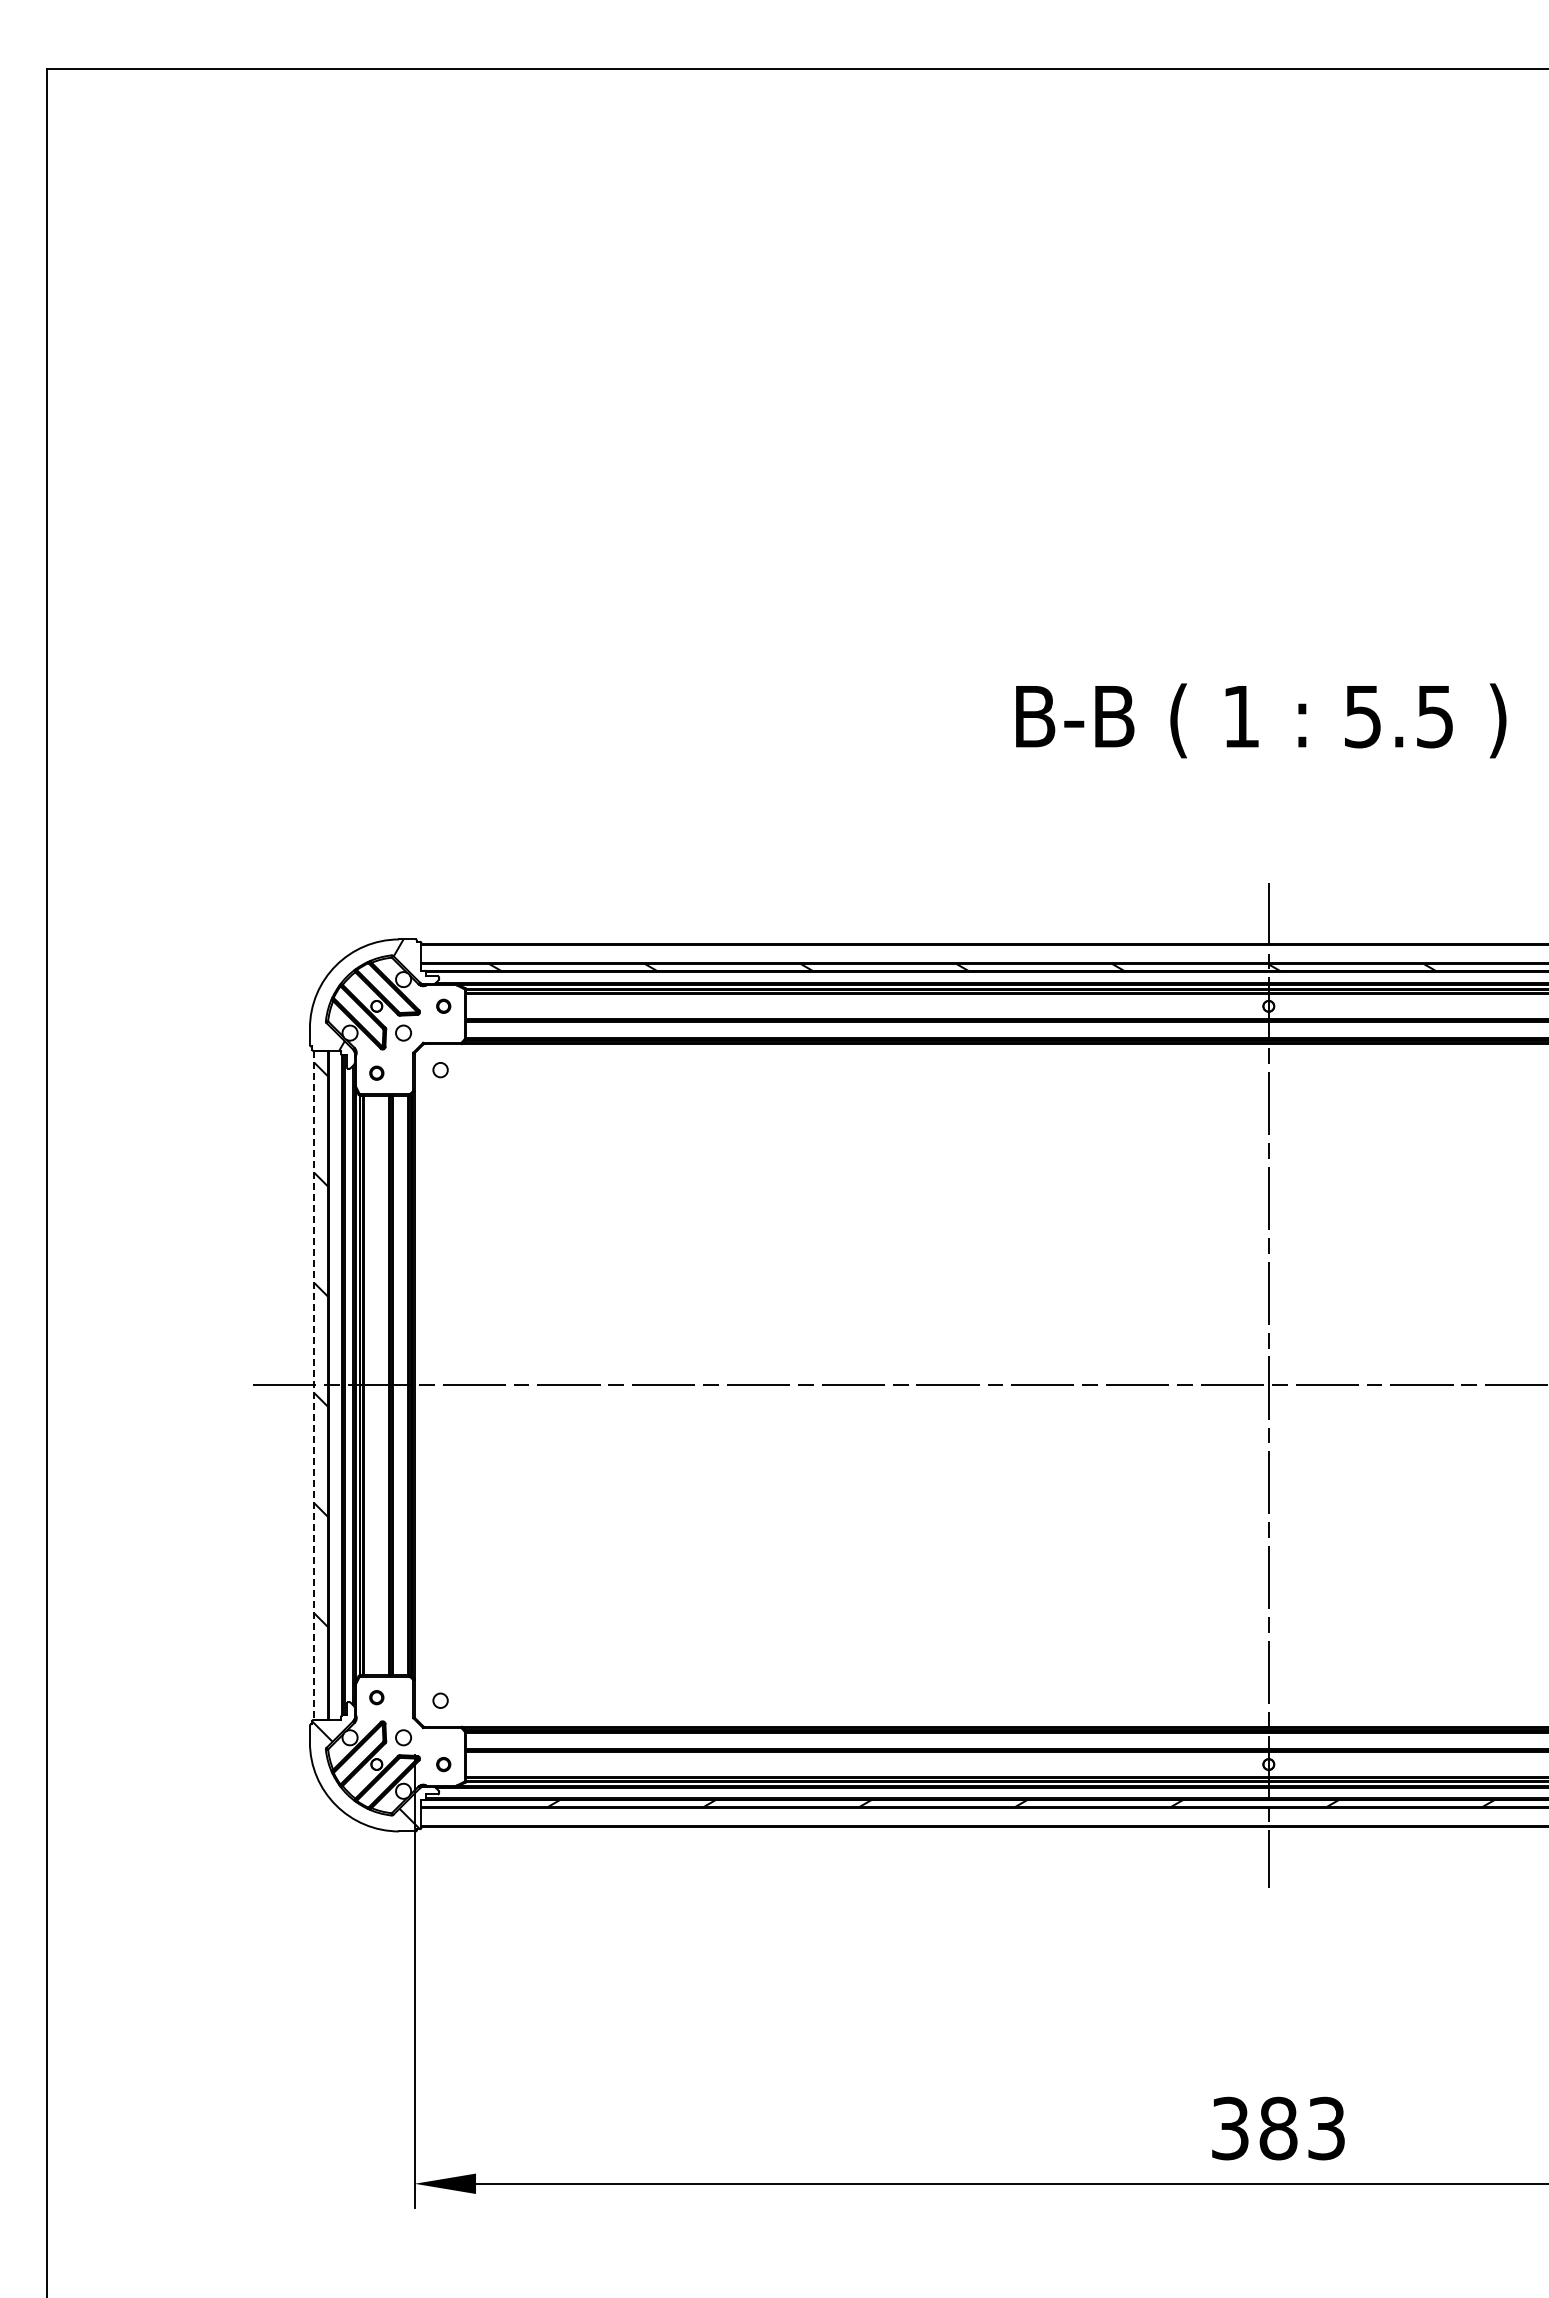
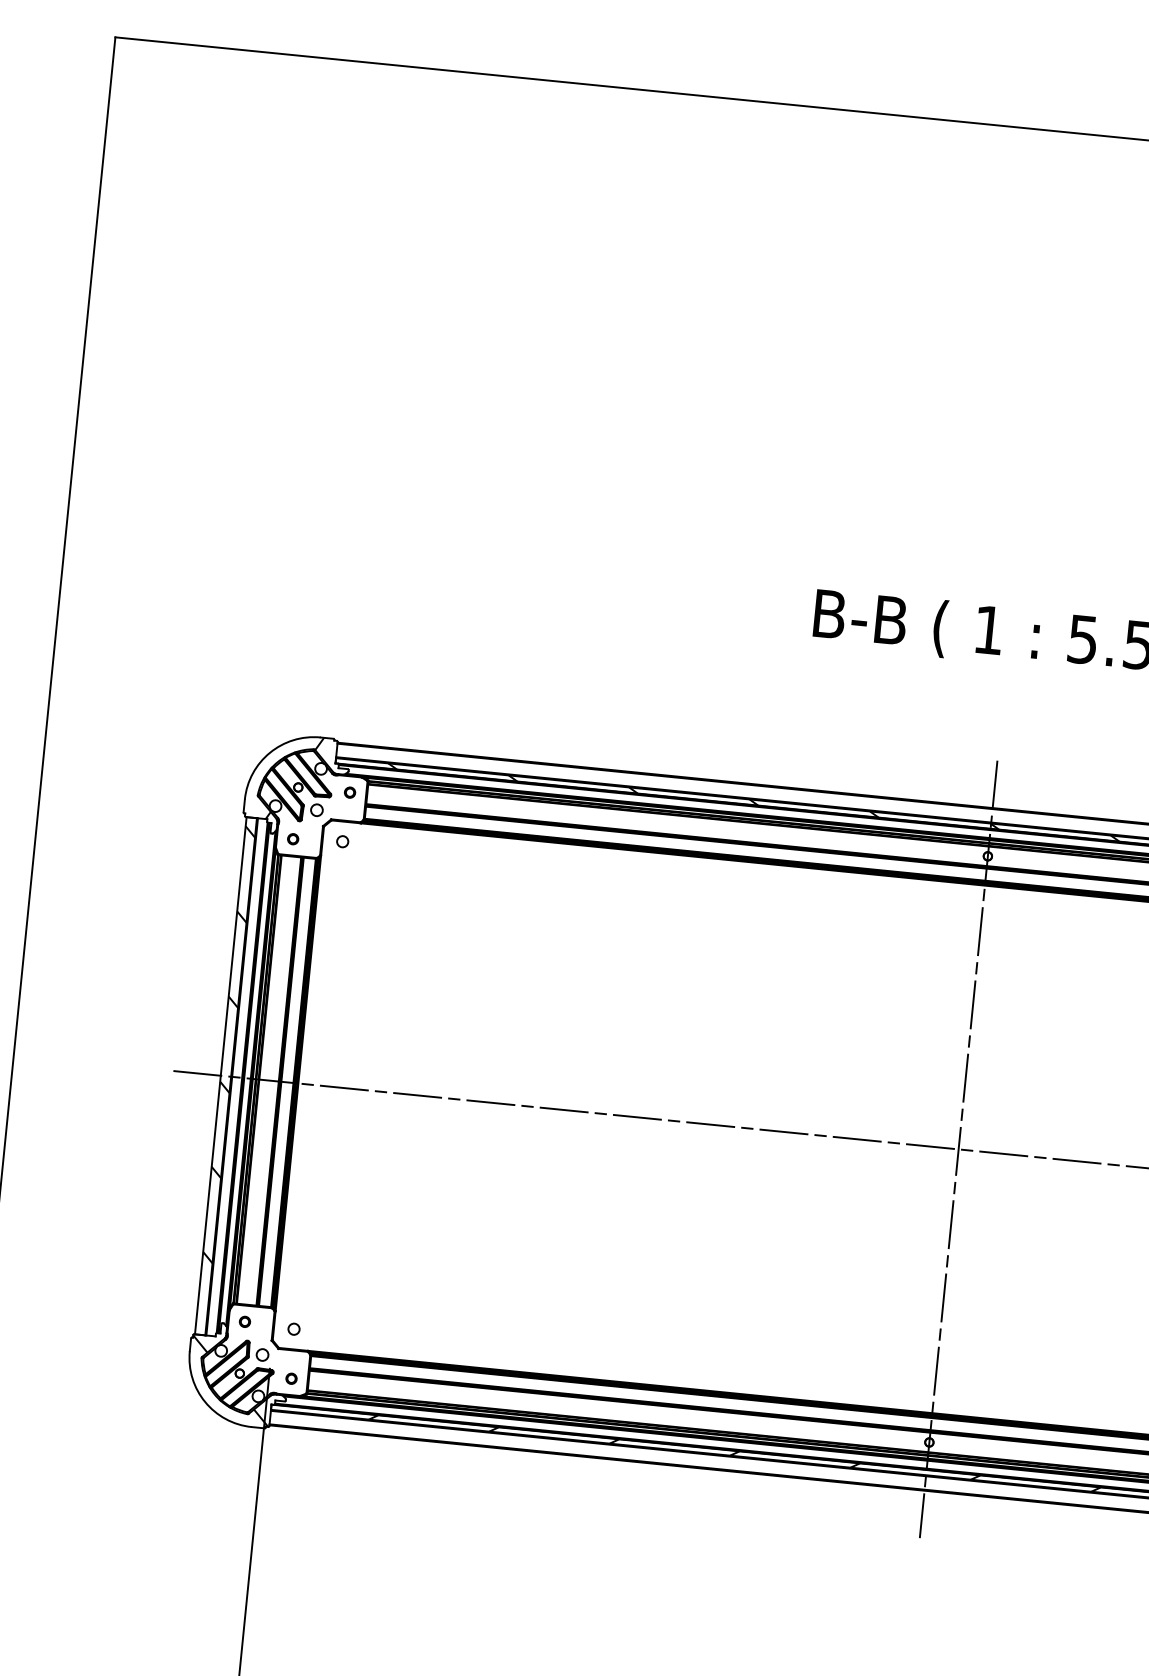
line: (314, 1385) -> (220, 1075), dashed -> solid

